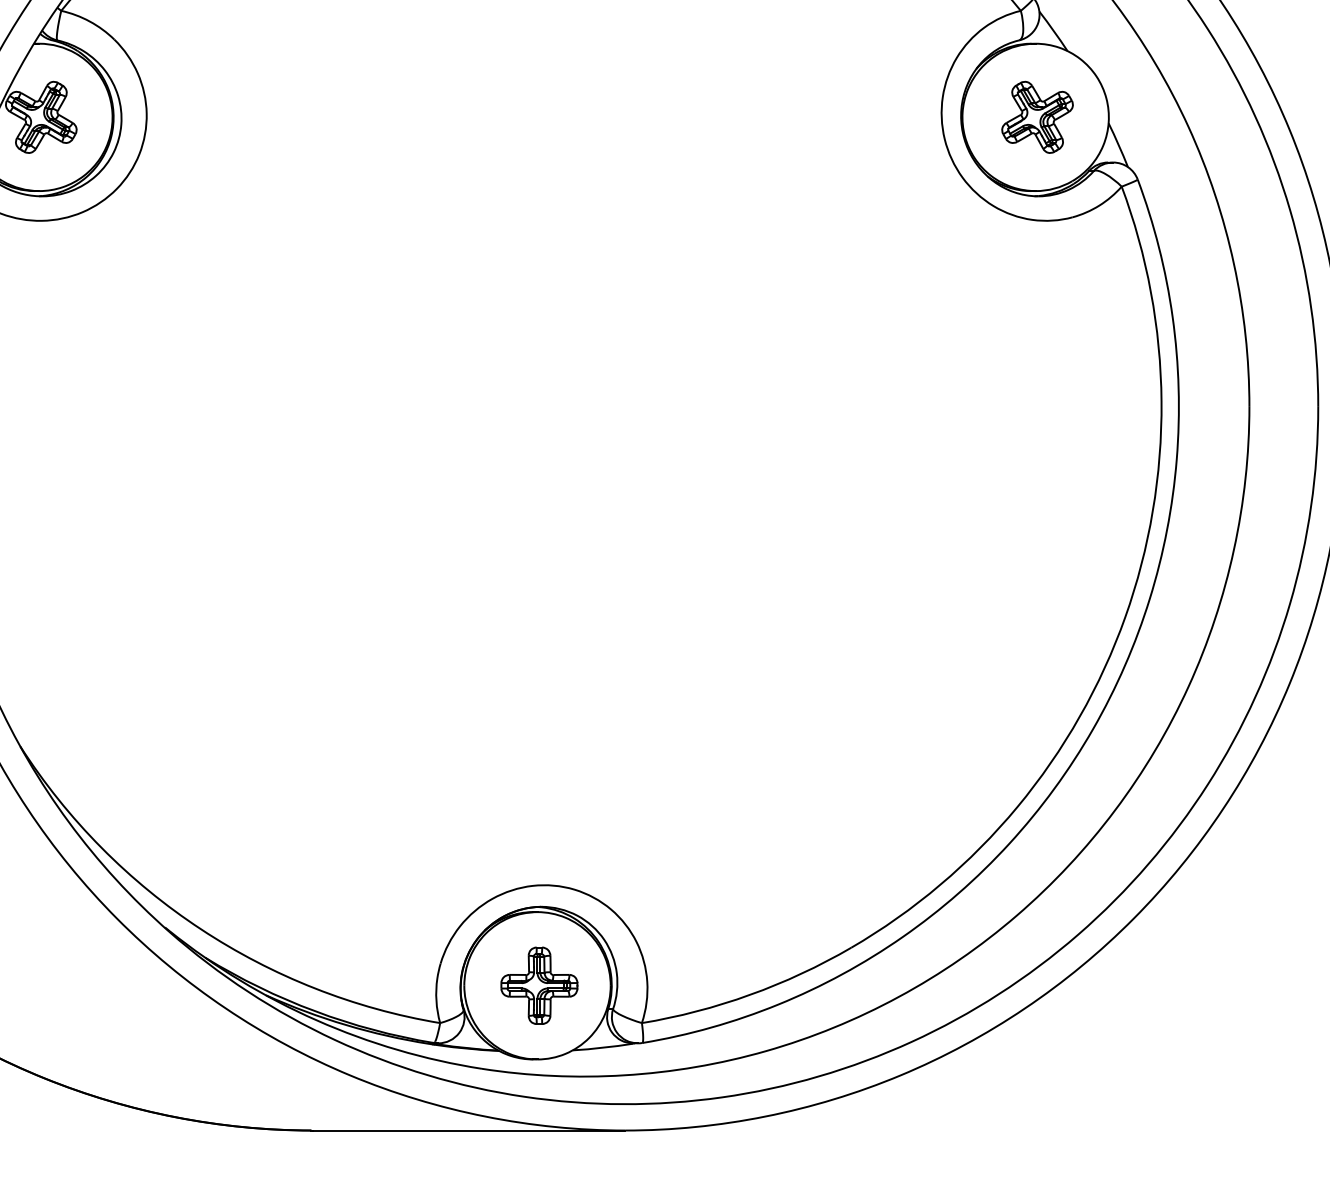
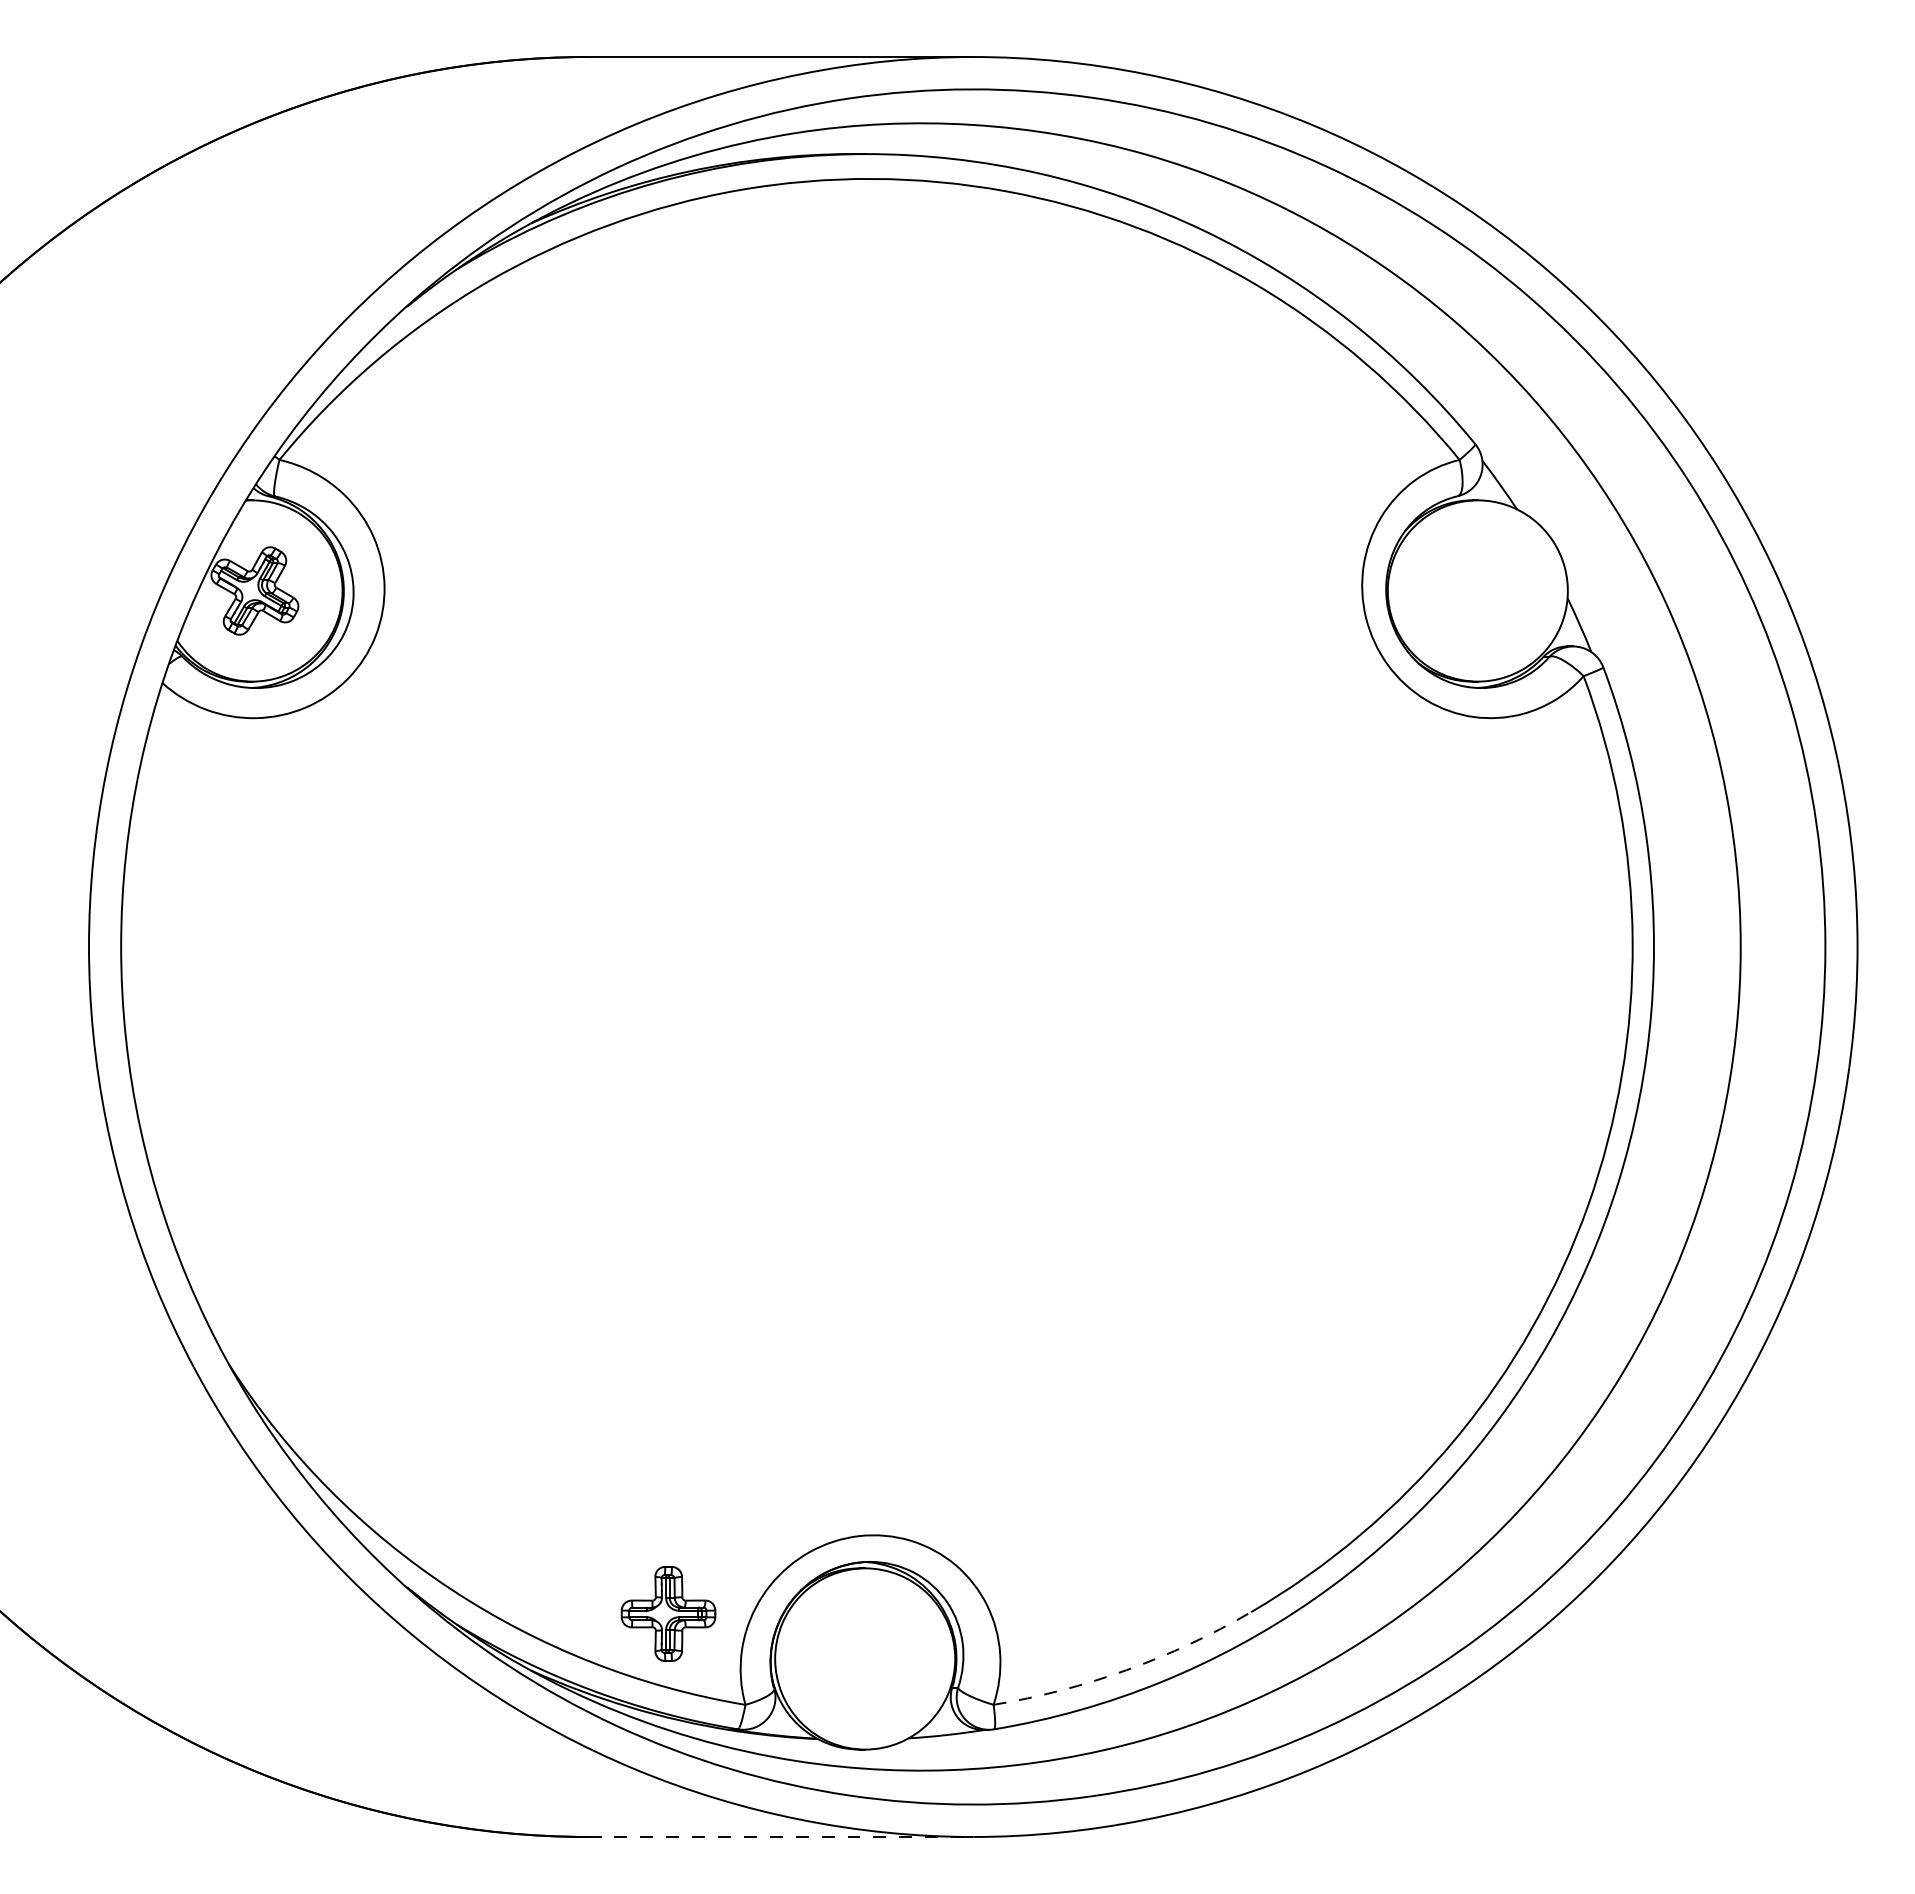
part: (1037, 117) -> (1479, 590), removed
part: (539, 985) -> (668, 1613), moved
arc: (749, 995) -> (1126, 1670), solid -> dashed
line: (469, 1130) -> (781, 1836), solid -> dashed

